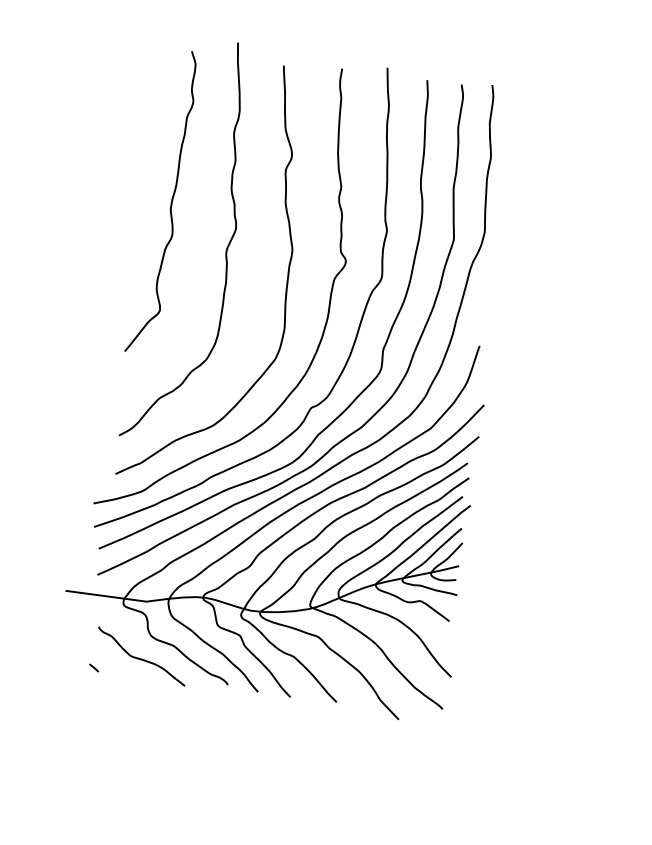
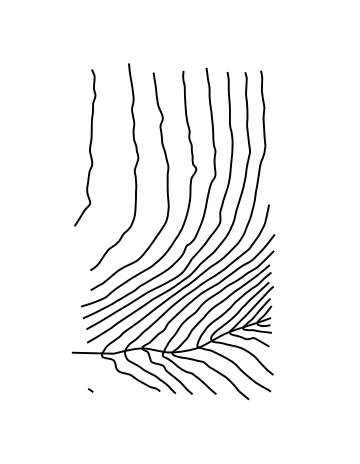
curve: (170, 201) -> (89, 147), moved
curve: (141, 657) -> (114, 382), removed

